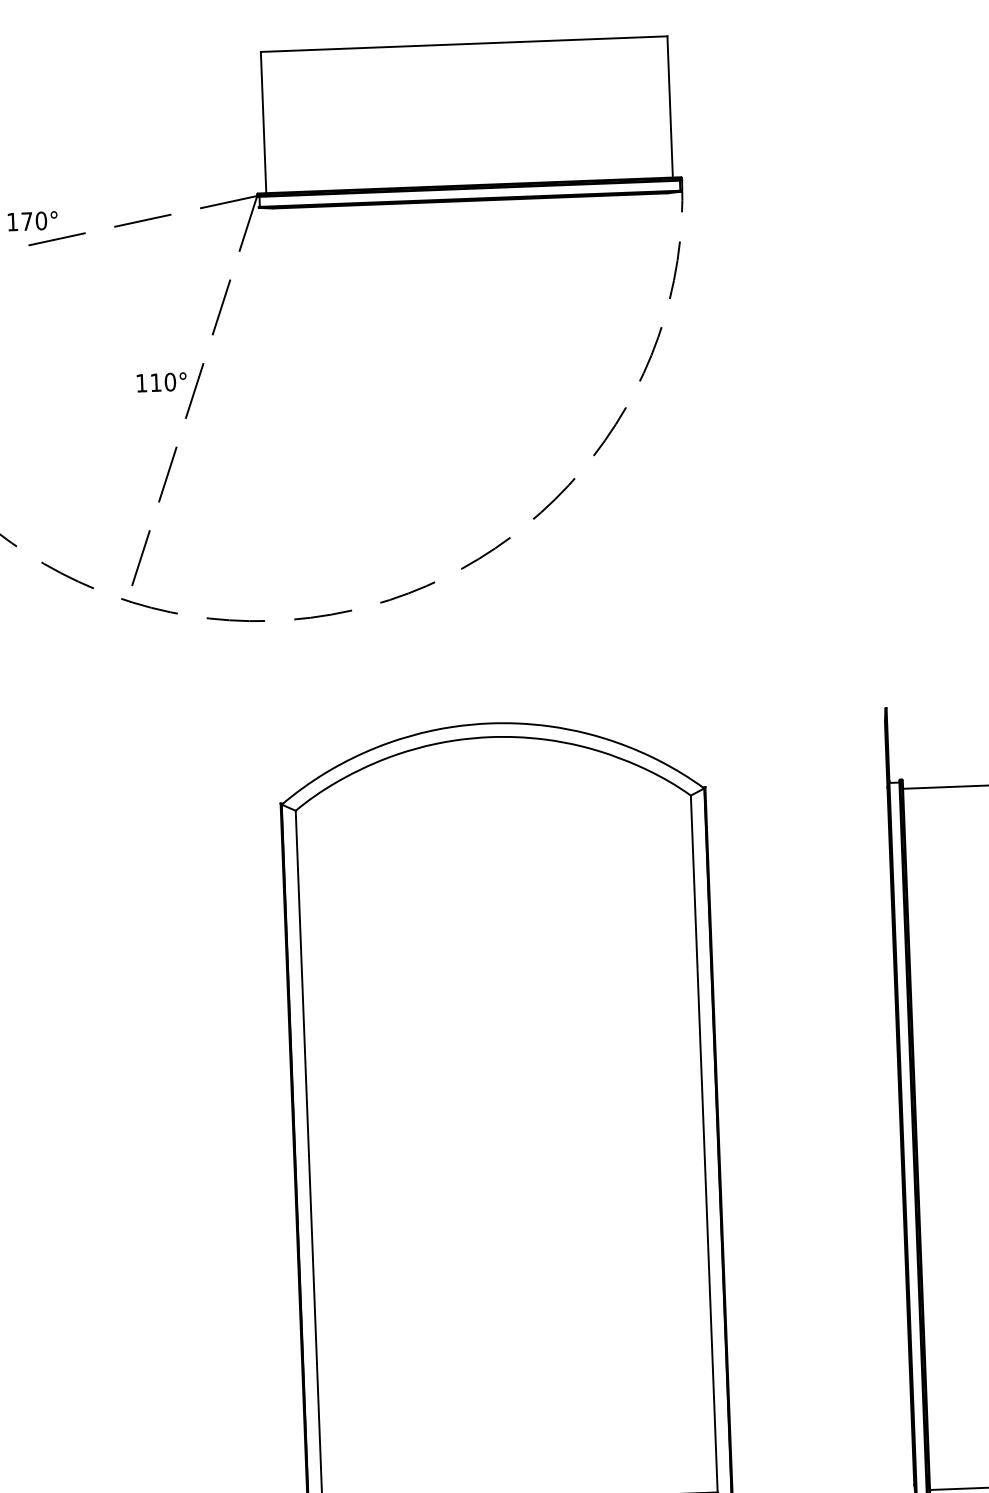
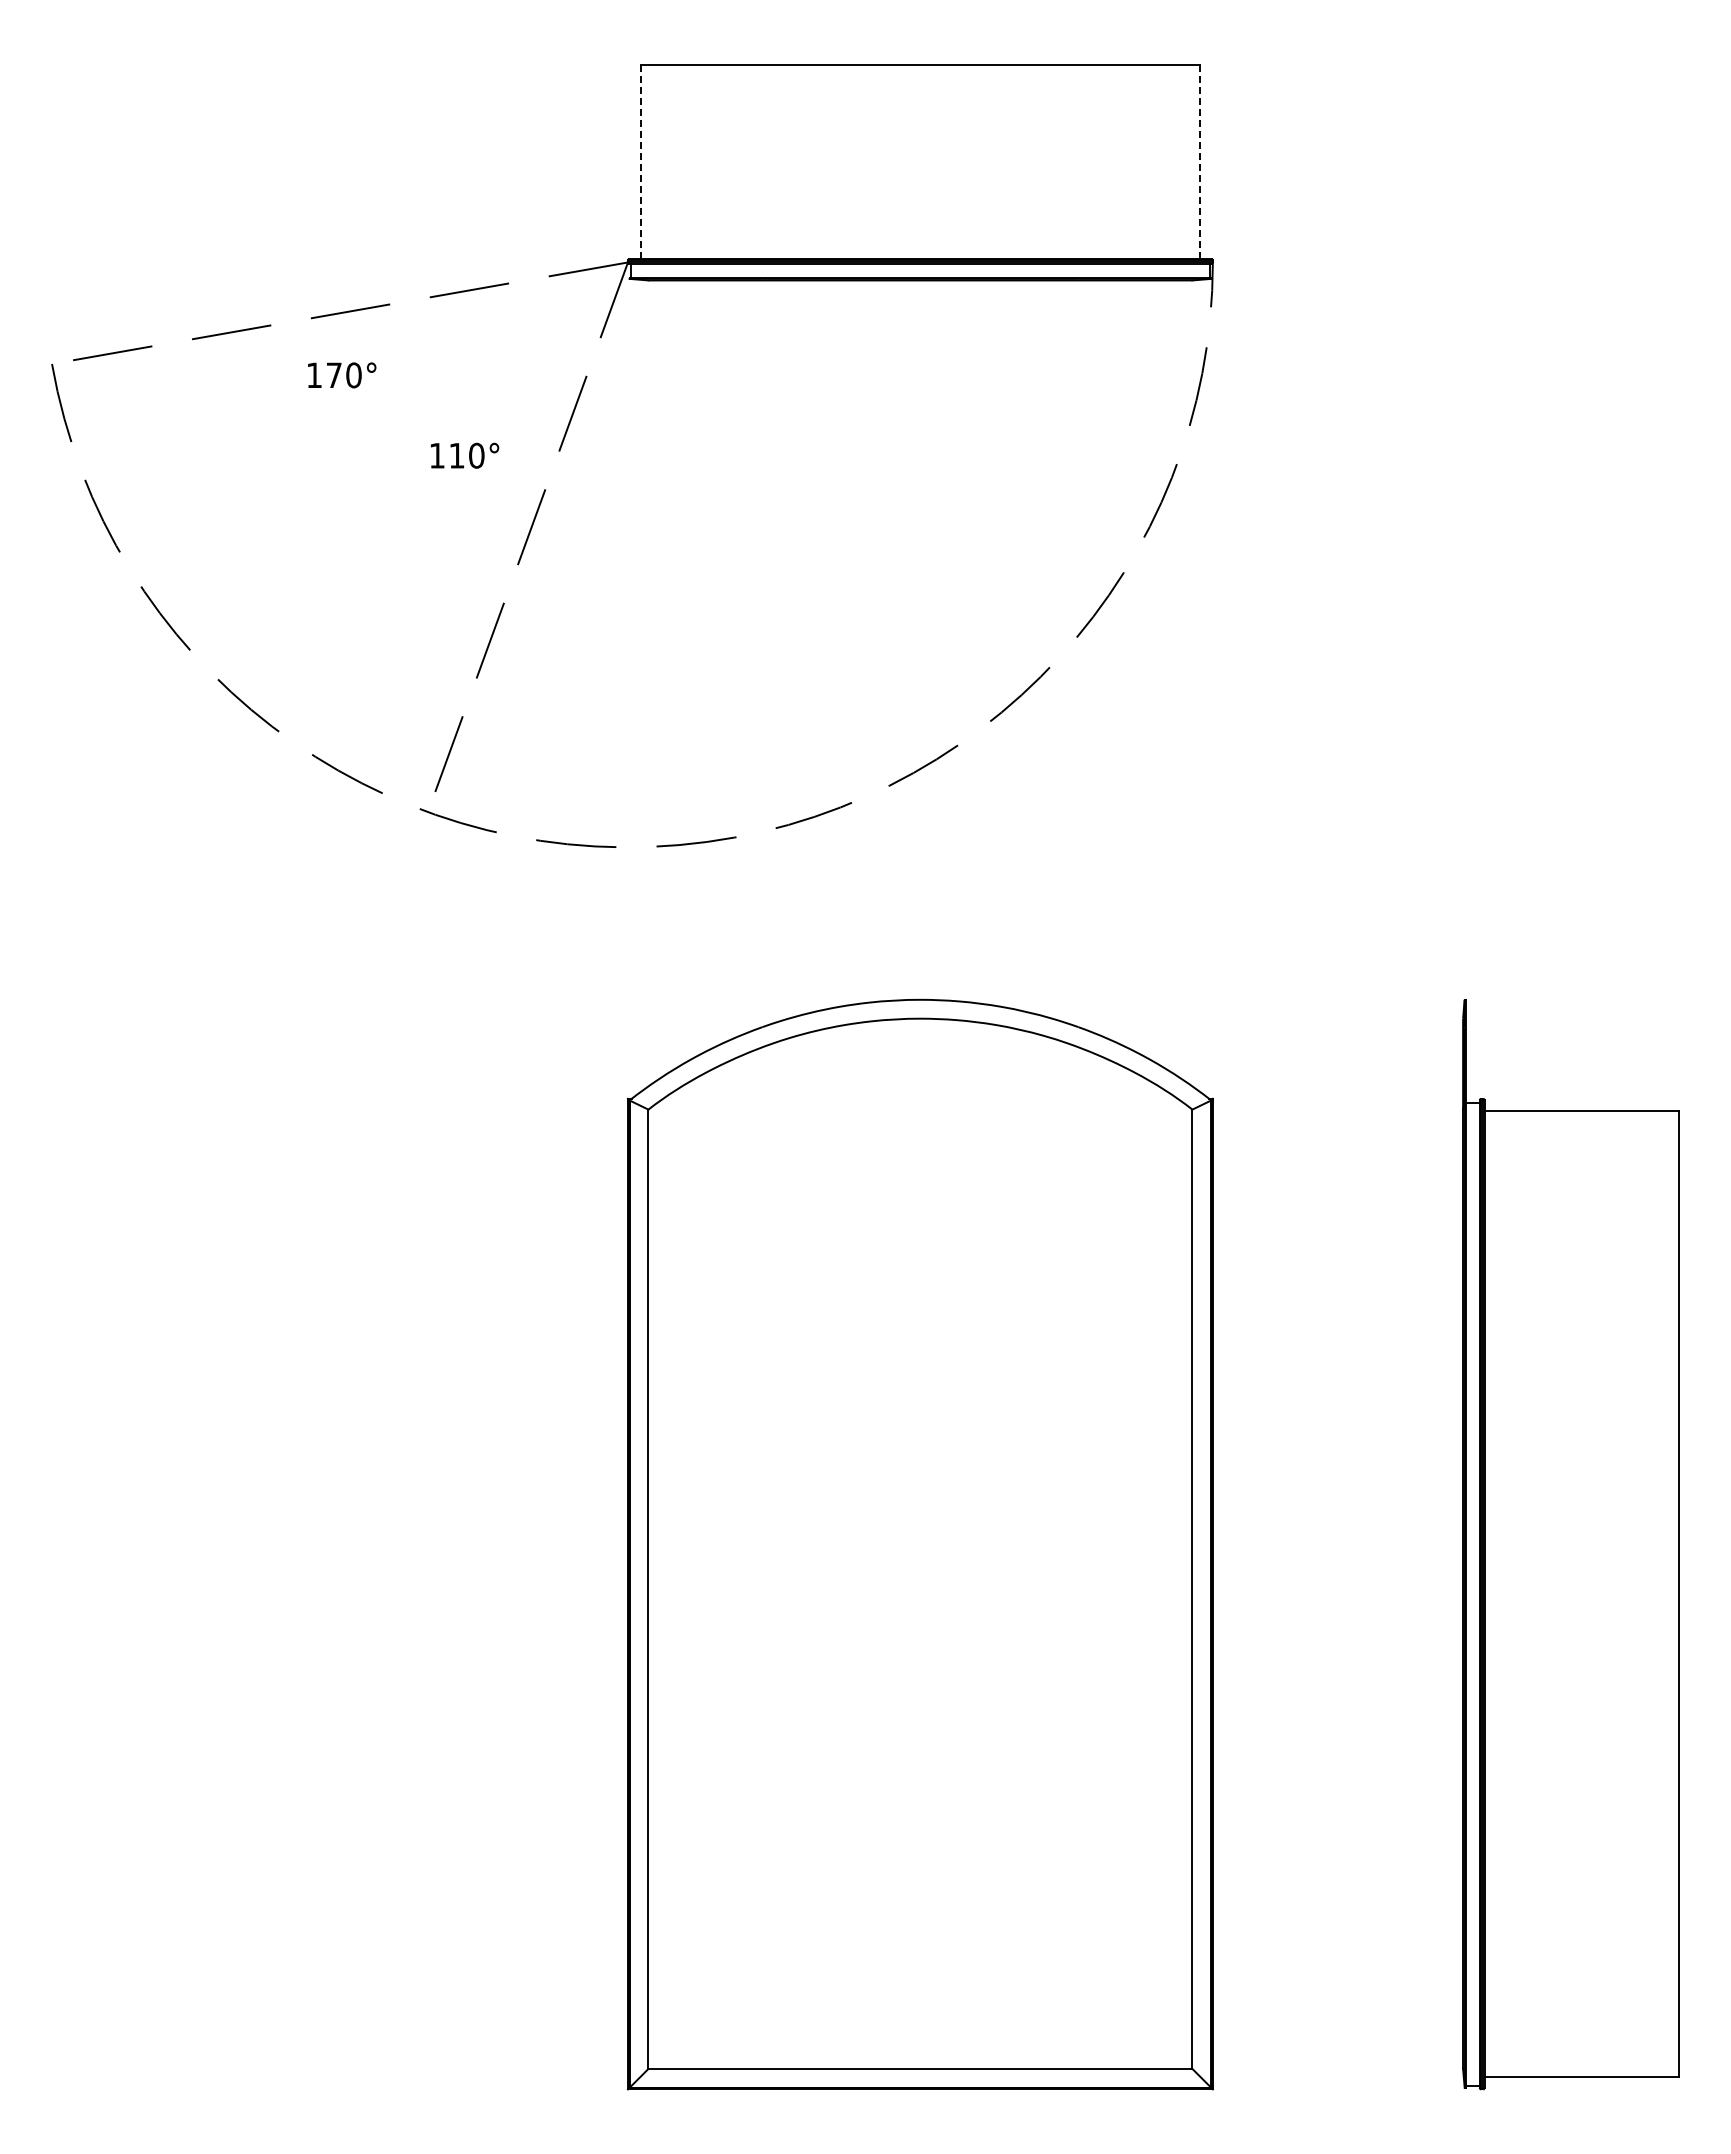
line: (670, 107) -> (1200, 162), solid -> dashed
line: (263, 123) -> (640, 162), solid -> dashed
text: (33, 221) -> (342, 375), moved
text: (161, 382) -> (464, 455), moved

